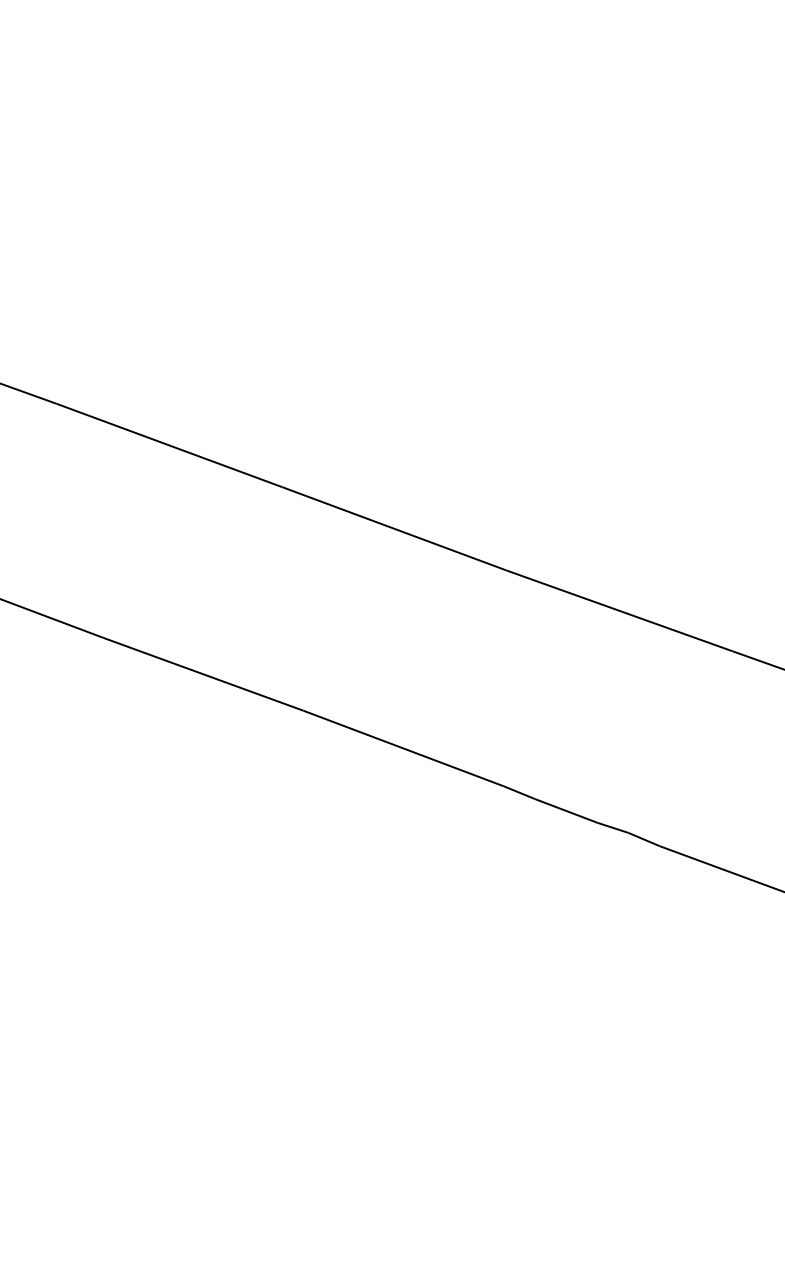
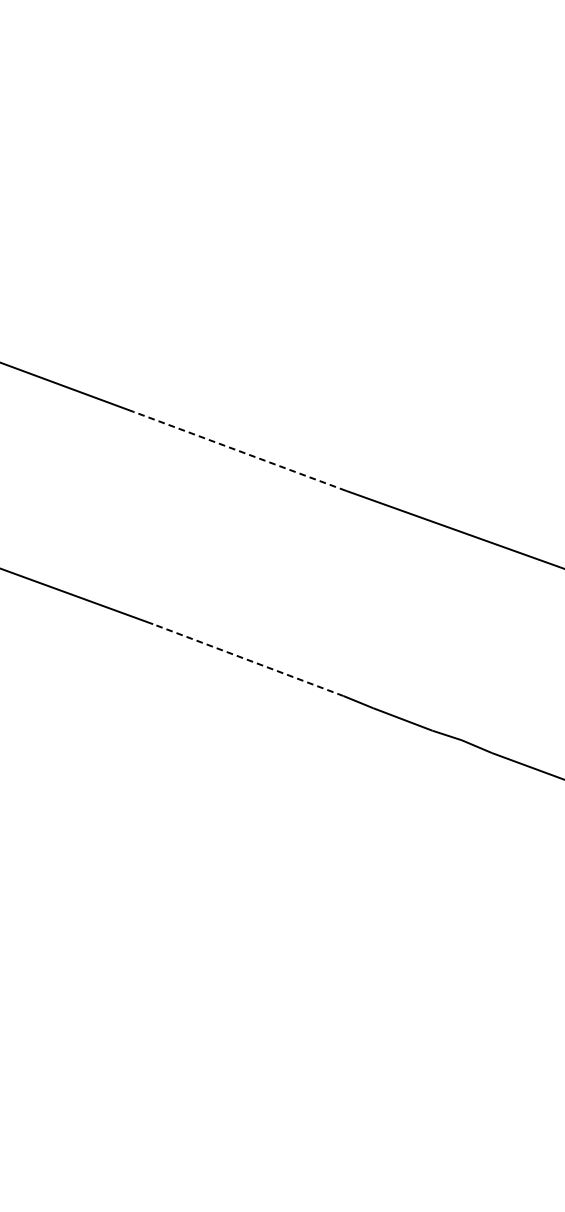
line: (393, 528) -> (238, 450), solid -> dashed
line: (403, 748) -> (248, 660), solid -> dashed

